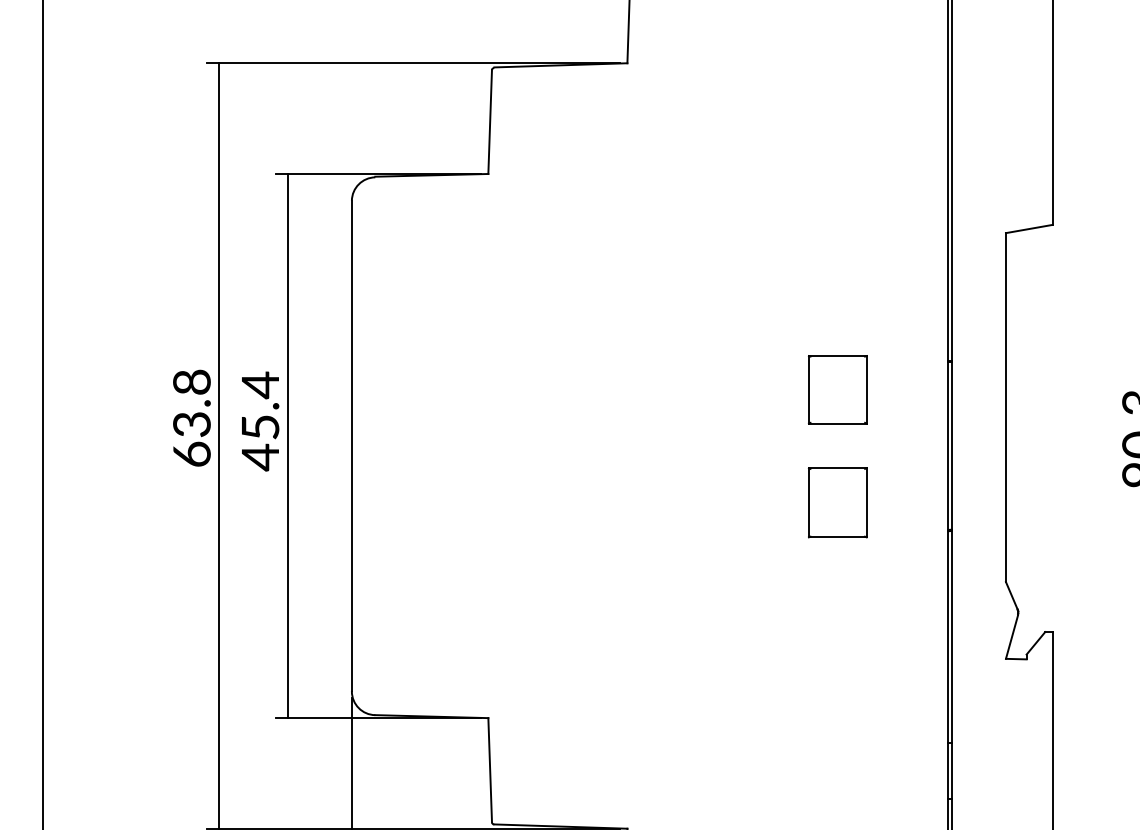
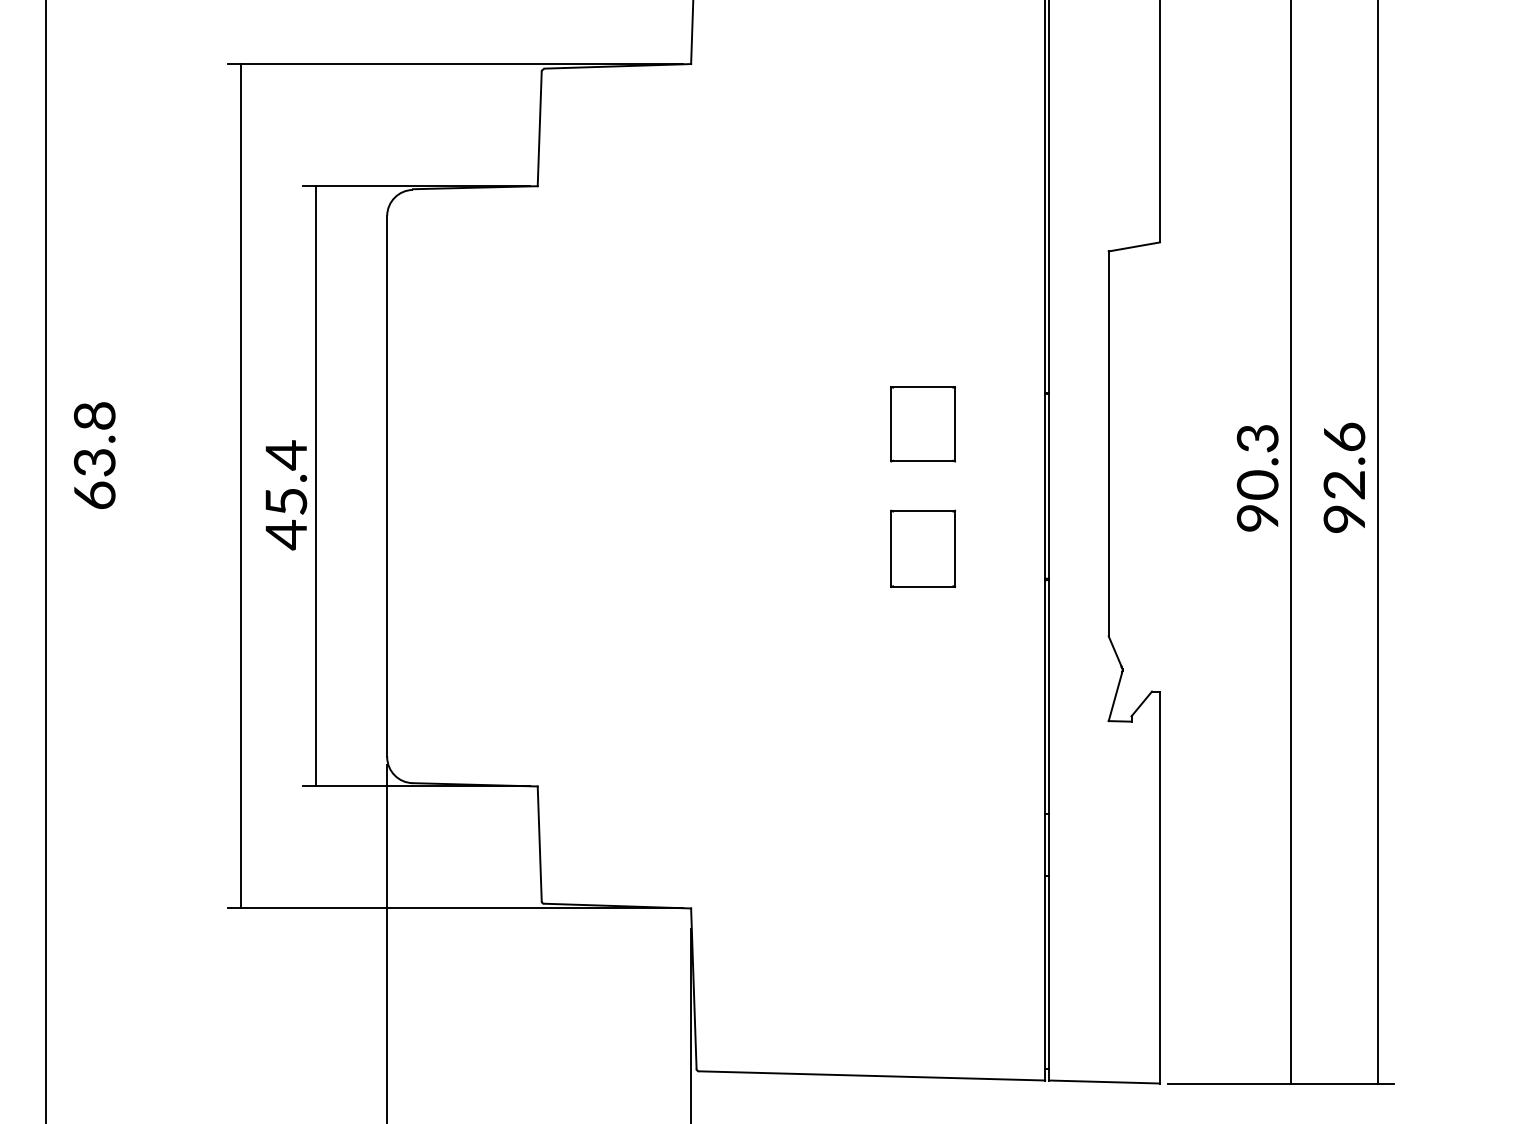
text: (191, 418) -> (94, 455), moved
text: (260, 421) -> (286, 495), moved

